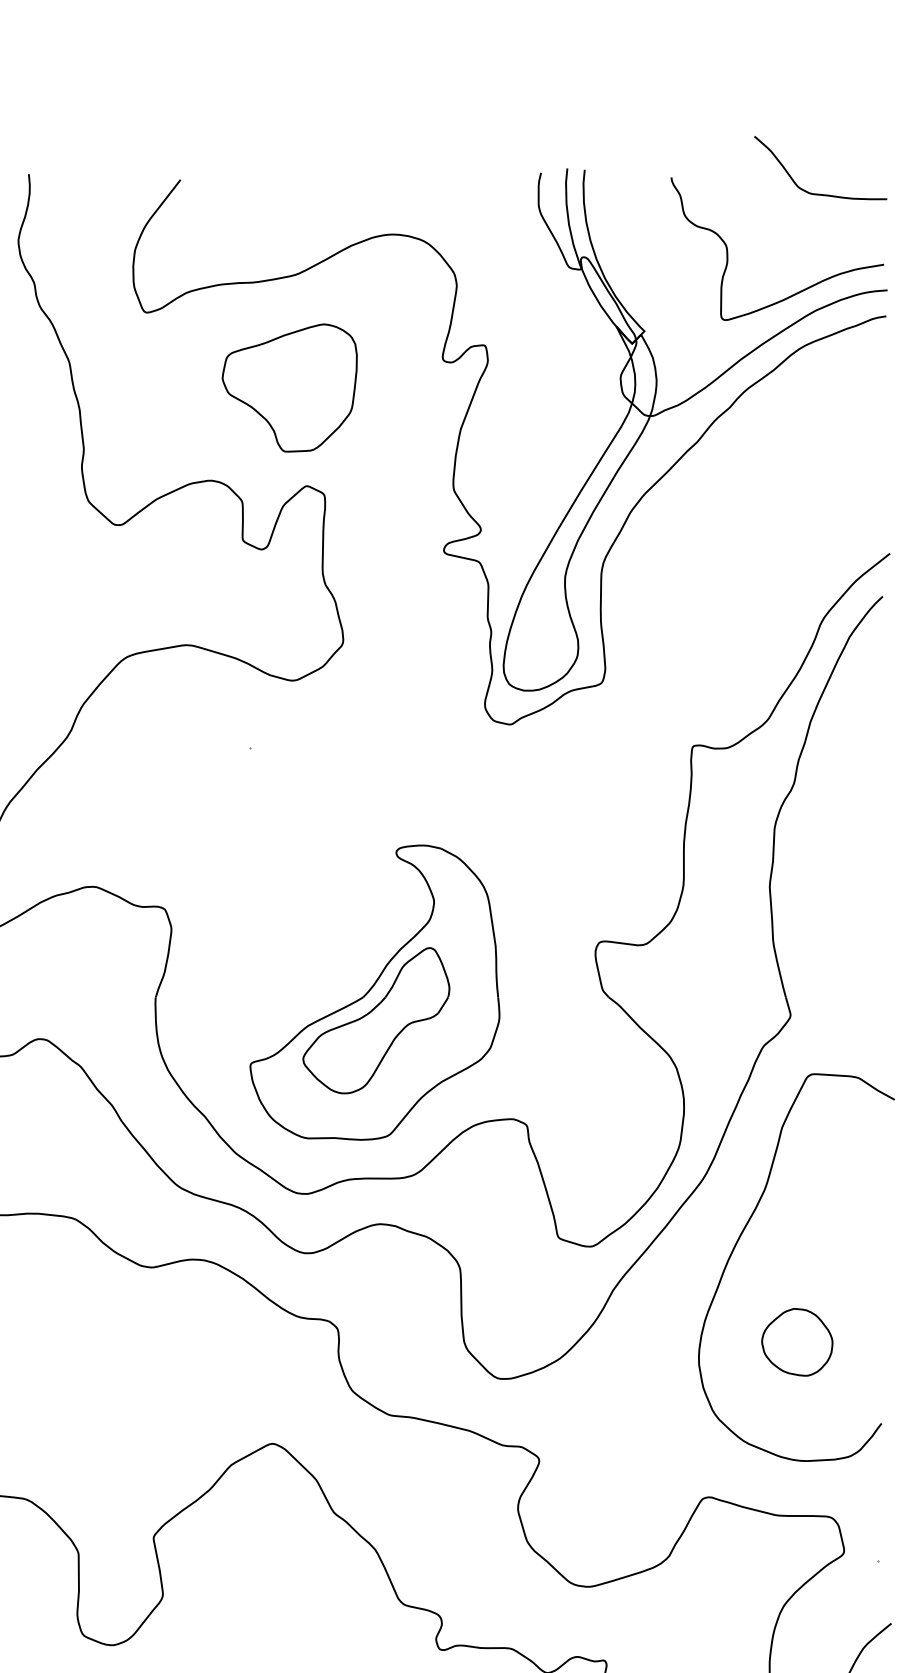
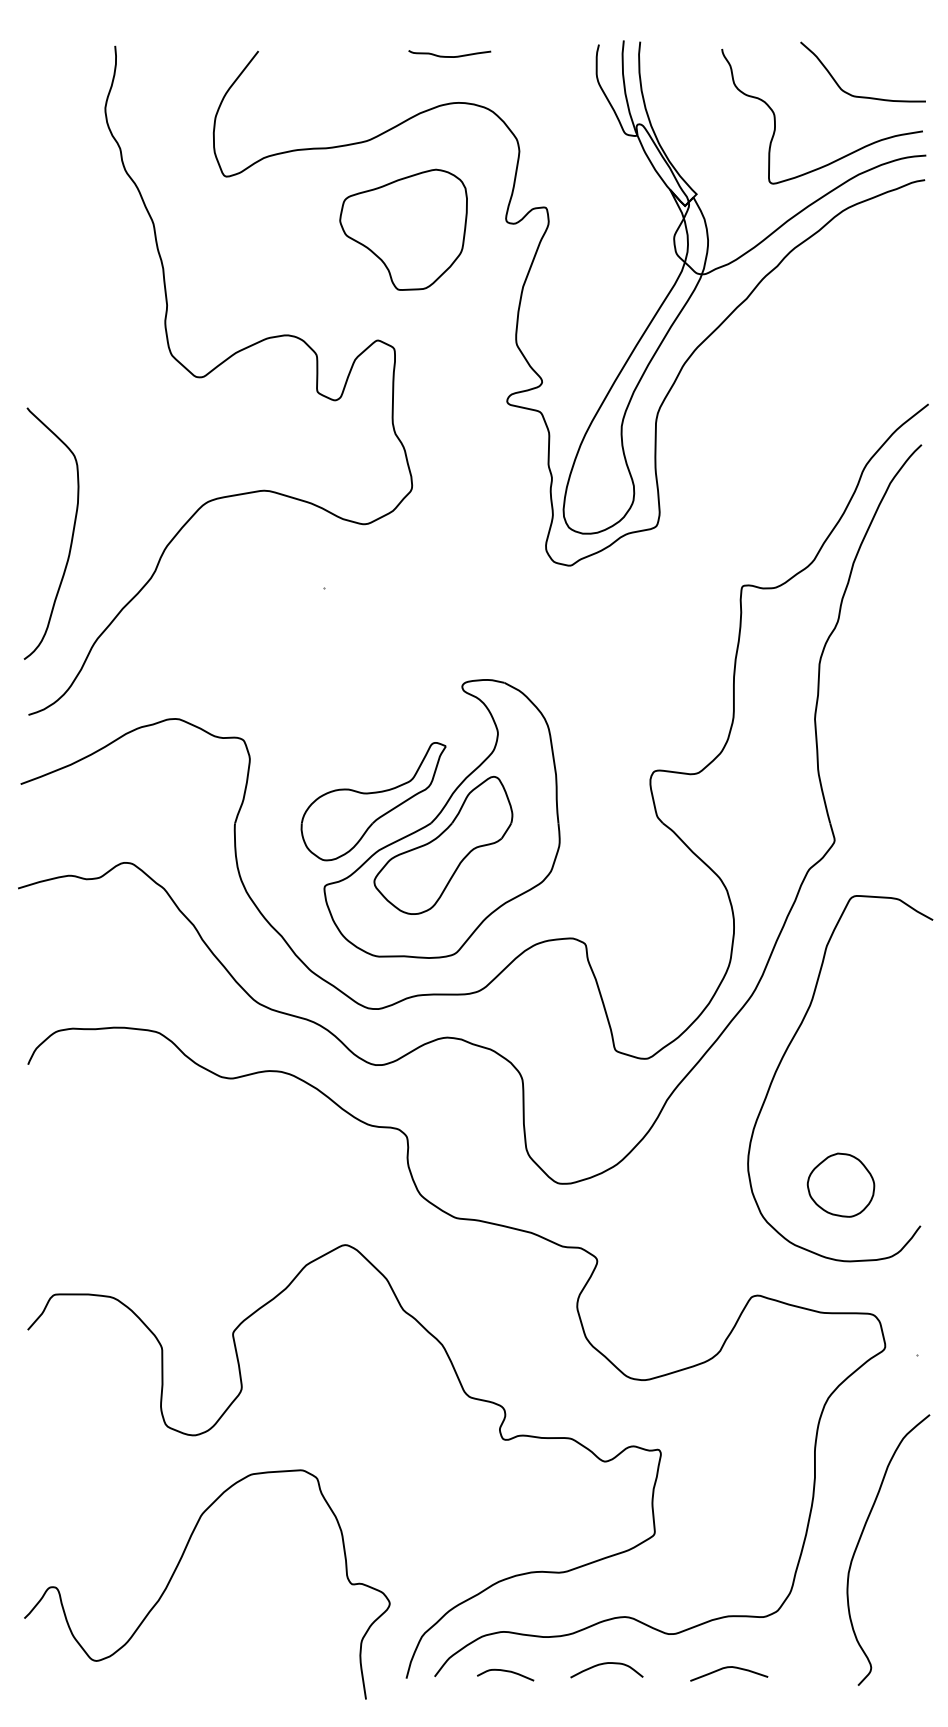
curve: (382, 185) -> (449, 56), added
curve: (813, 192) -> (856, 95), moved
part: (289, 387) -> (403, 229), moved
part: (302, 974) -> (373, 801), added
part: (796, 1341) -> (840, 1184), moved

